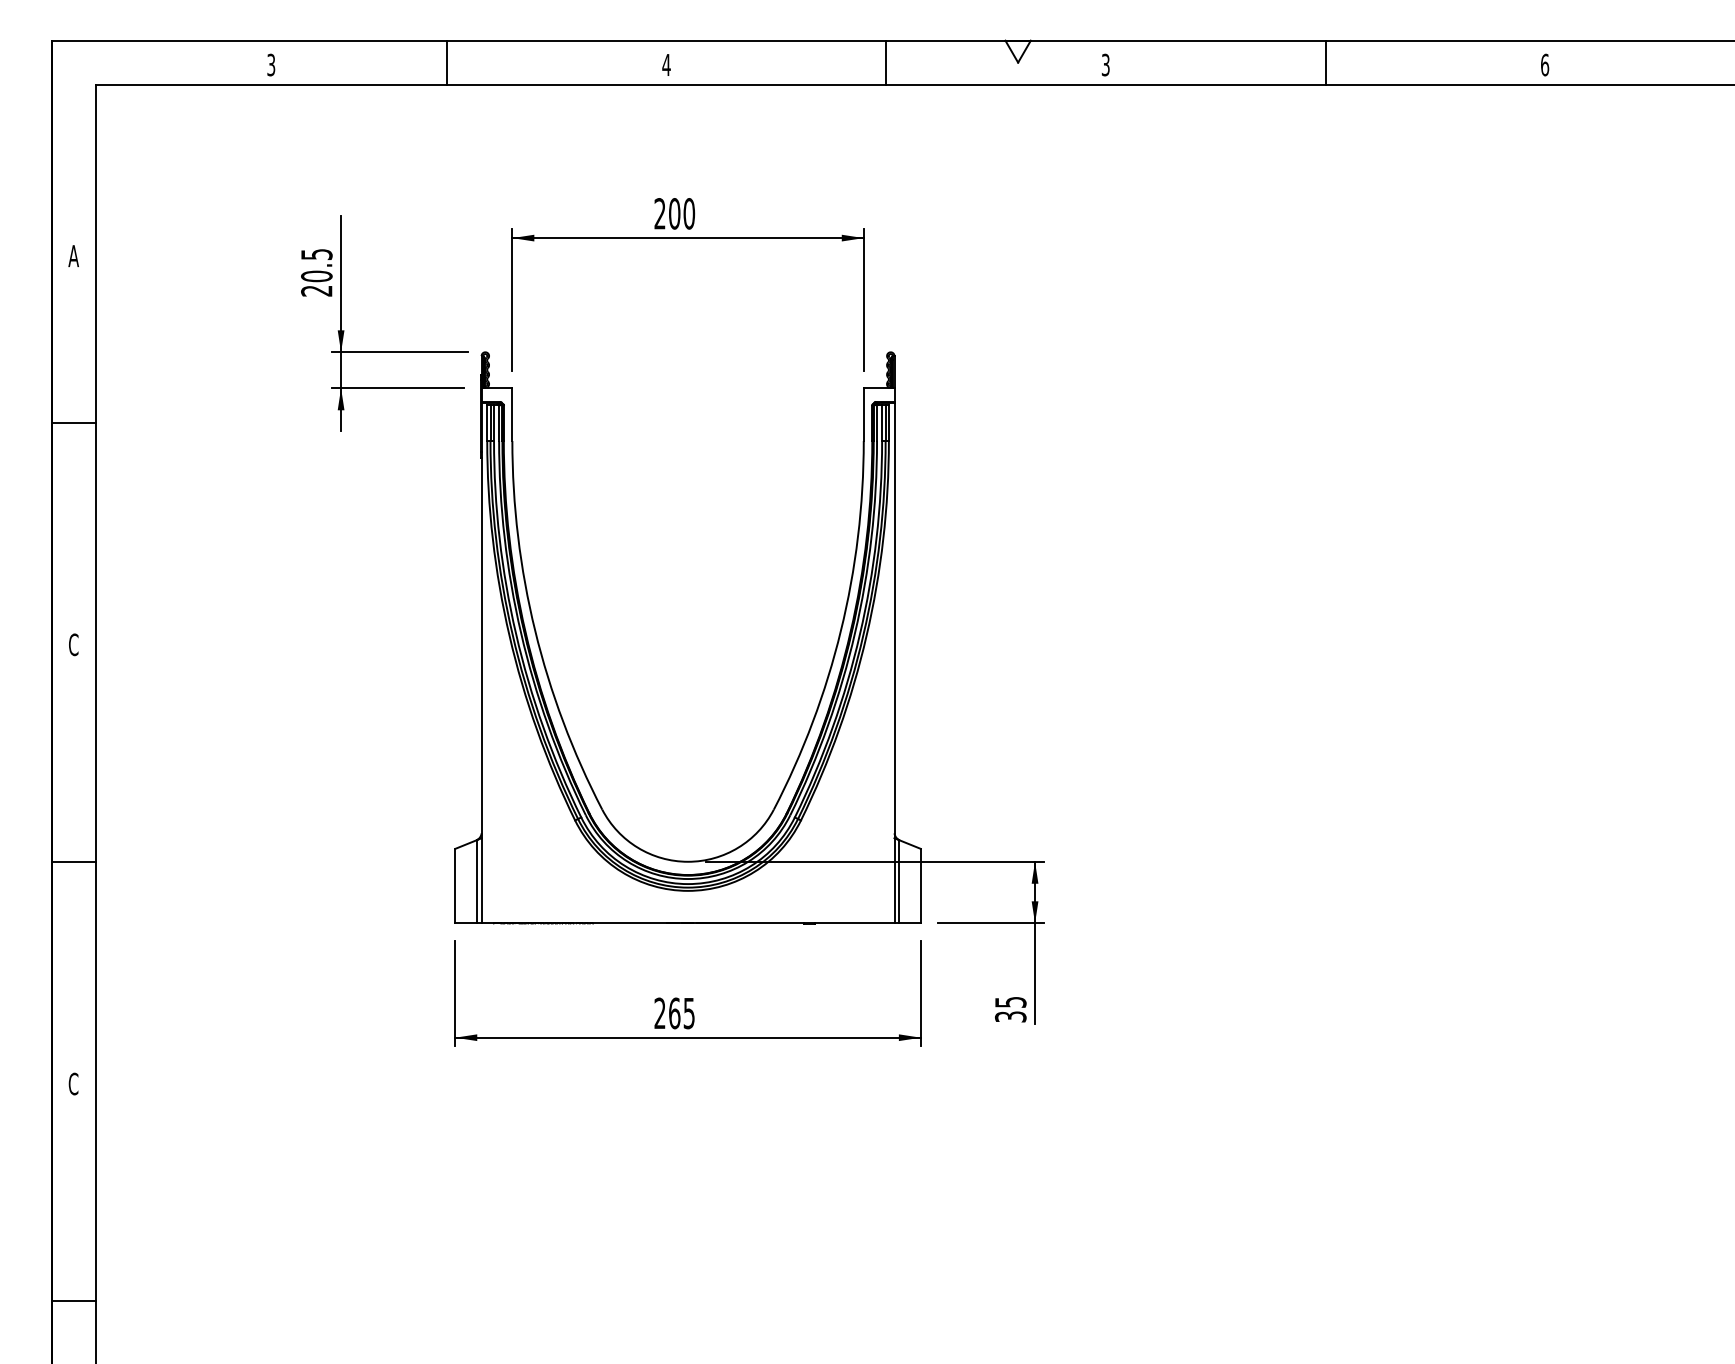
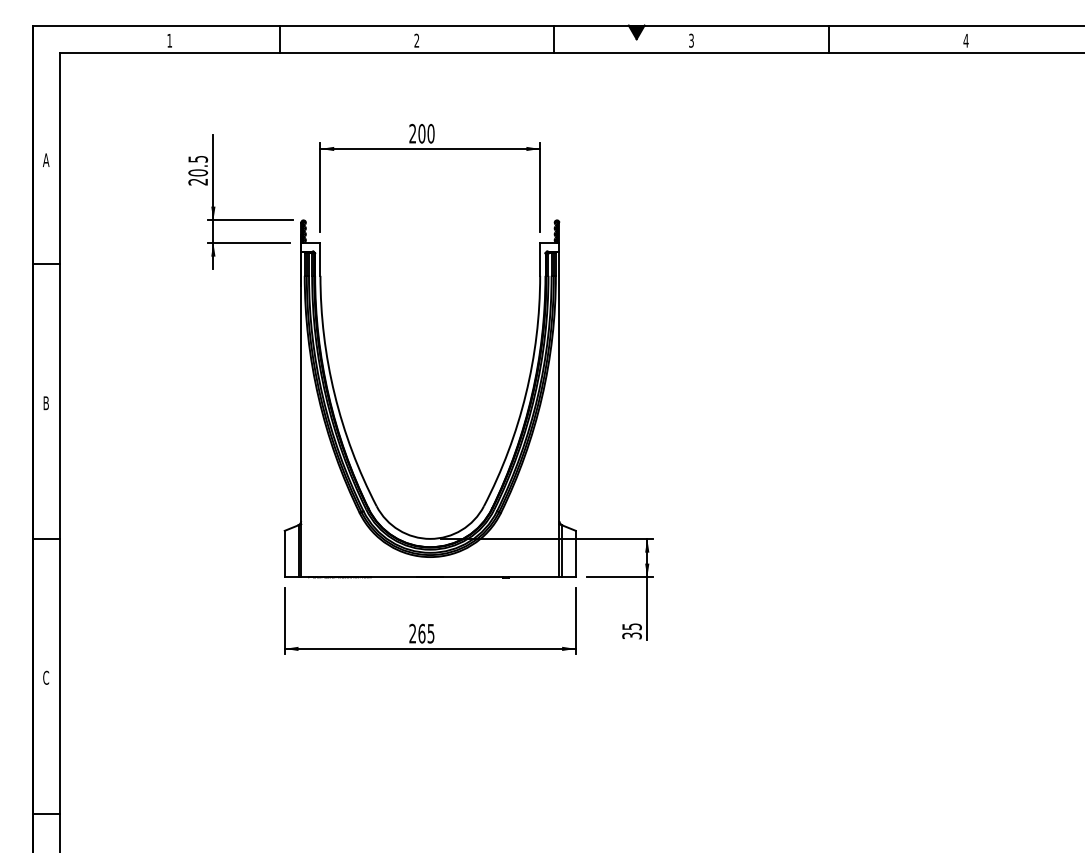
fill: (1017, 51) -> (636, 32), added
text: (270, 64) -> (169, 40), 3 -> 1
text: (665, 64) -> (416, 40), 4 -> 2
text: (1544, 64) -> (965, 40), 6 -> 4
text: (74, 645) -> (46, 403), C -> B

